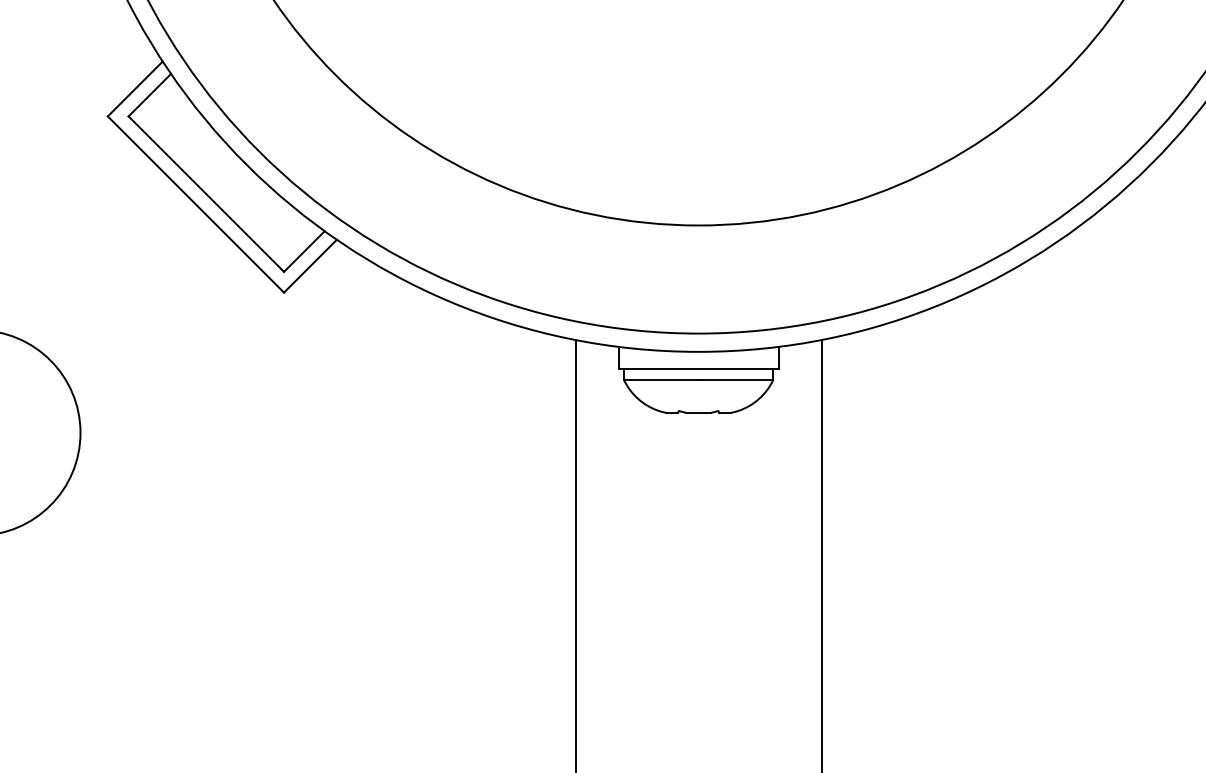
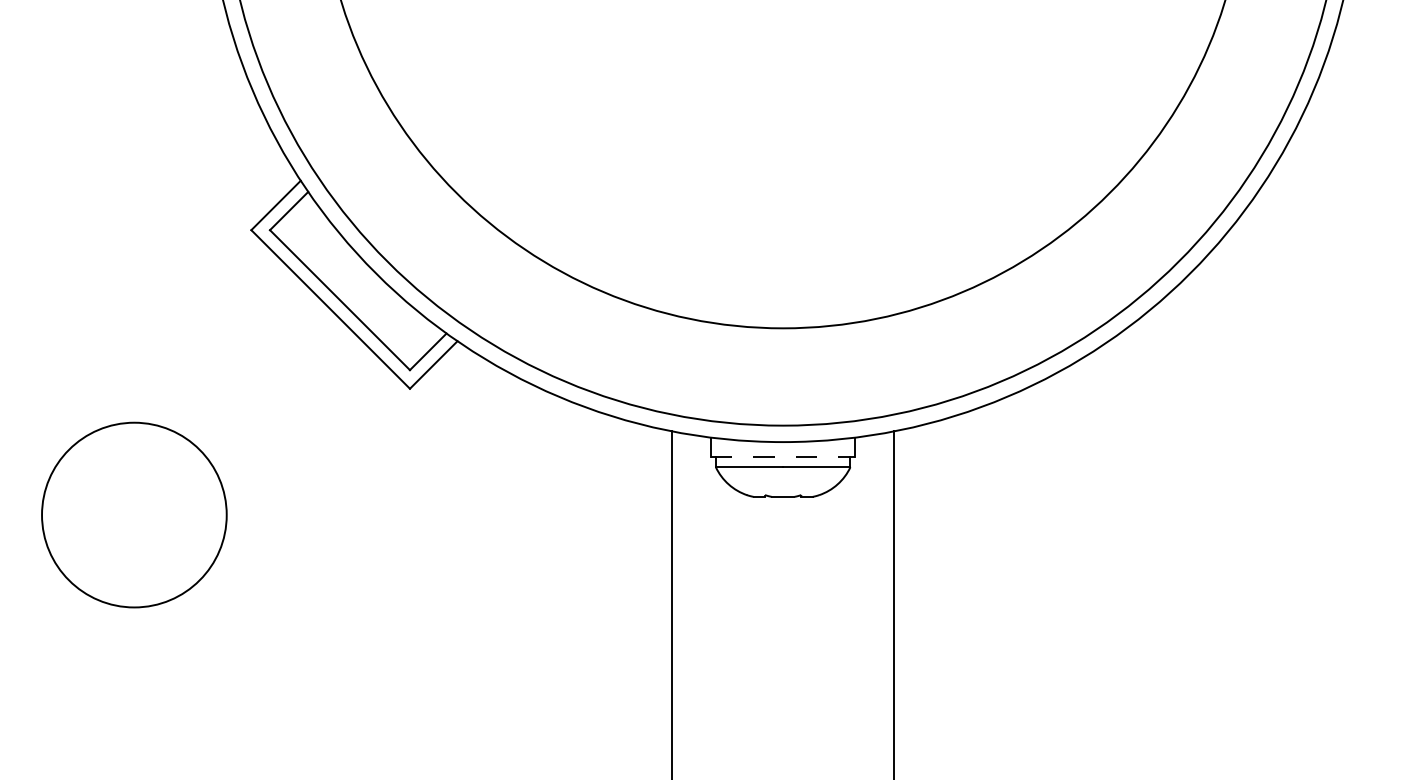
line: (699, 368) -> (783, 457), solid -> dashed

